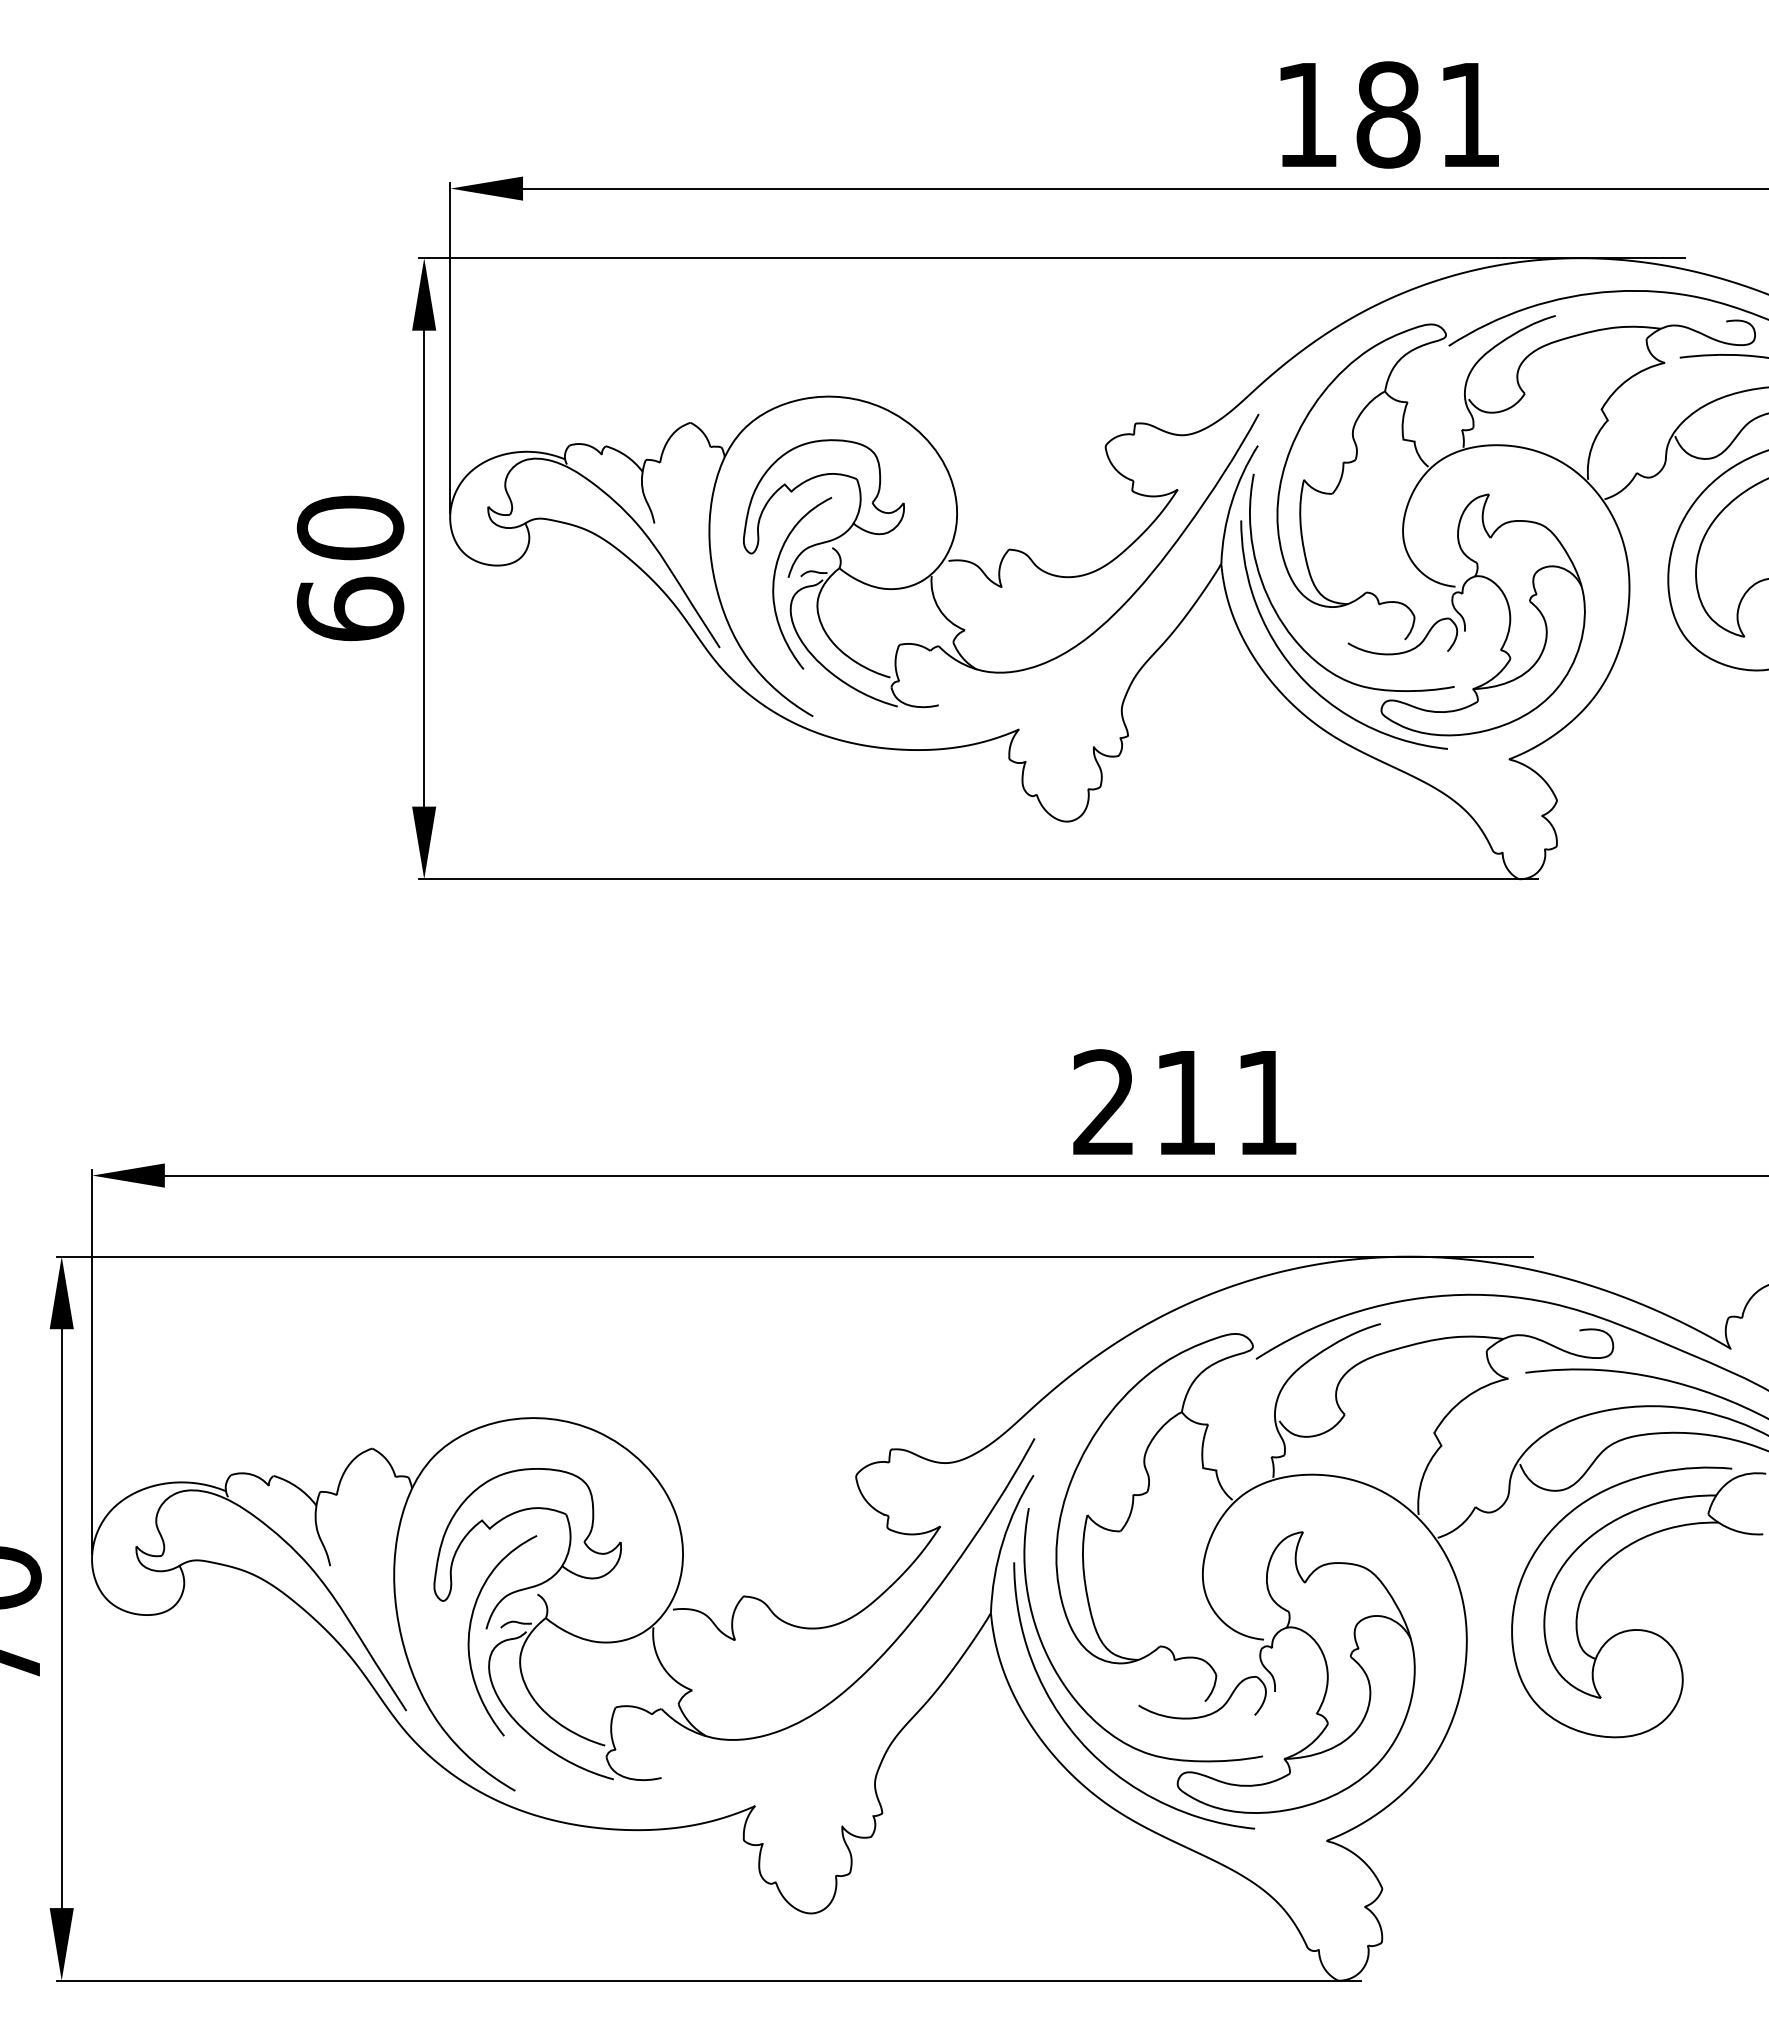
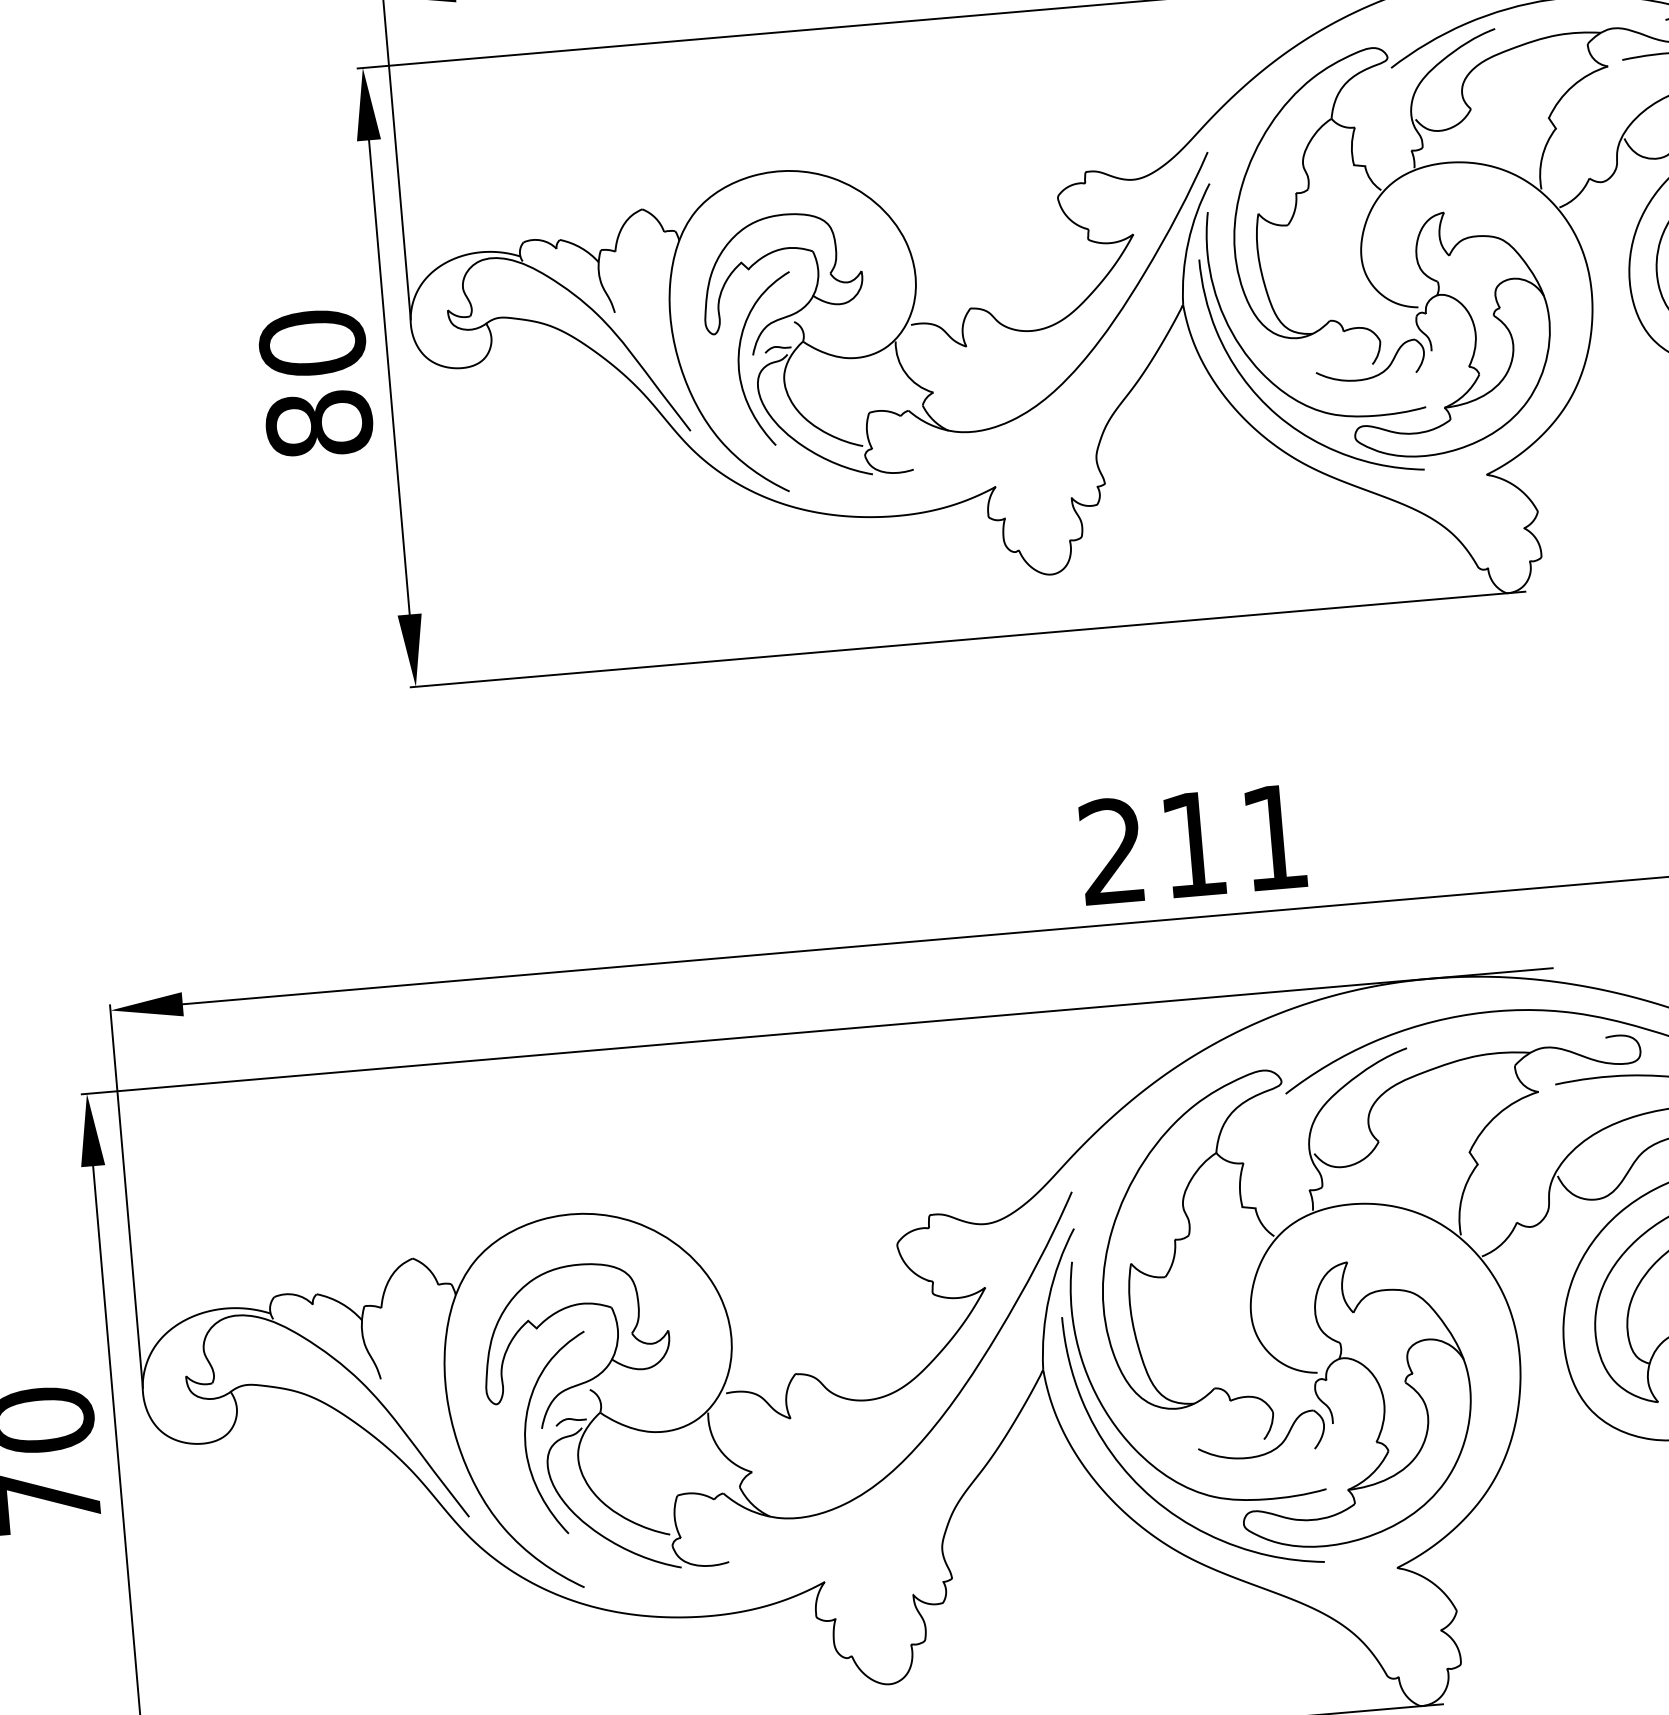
text: (350, 608) -> (319, 423), 60 -> 80

